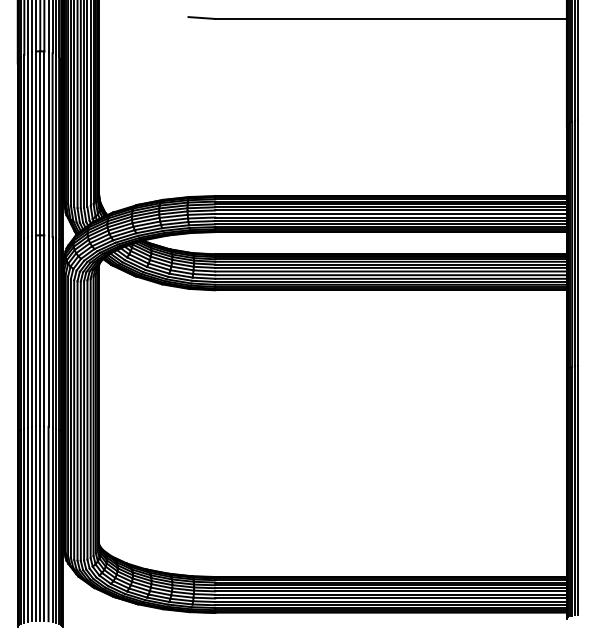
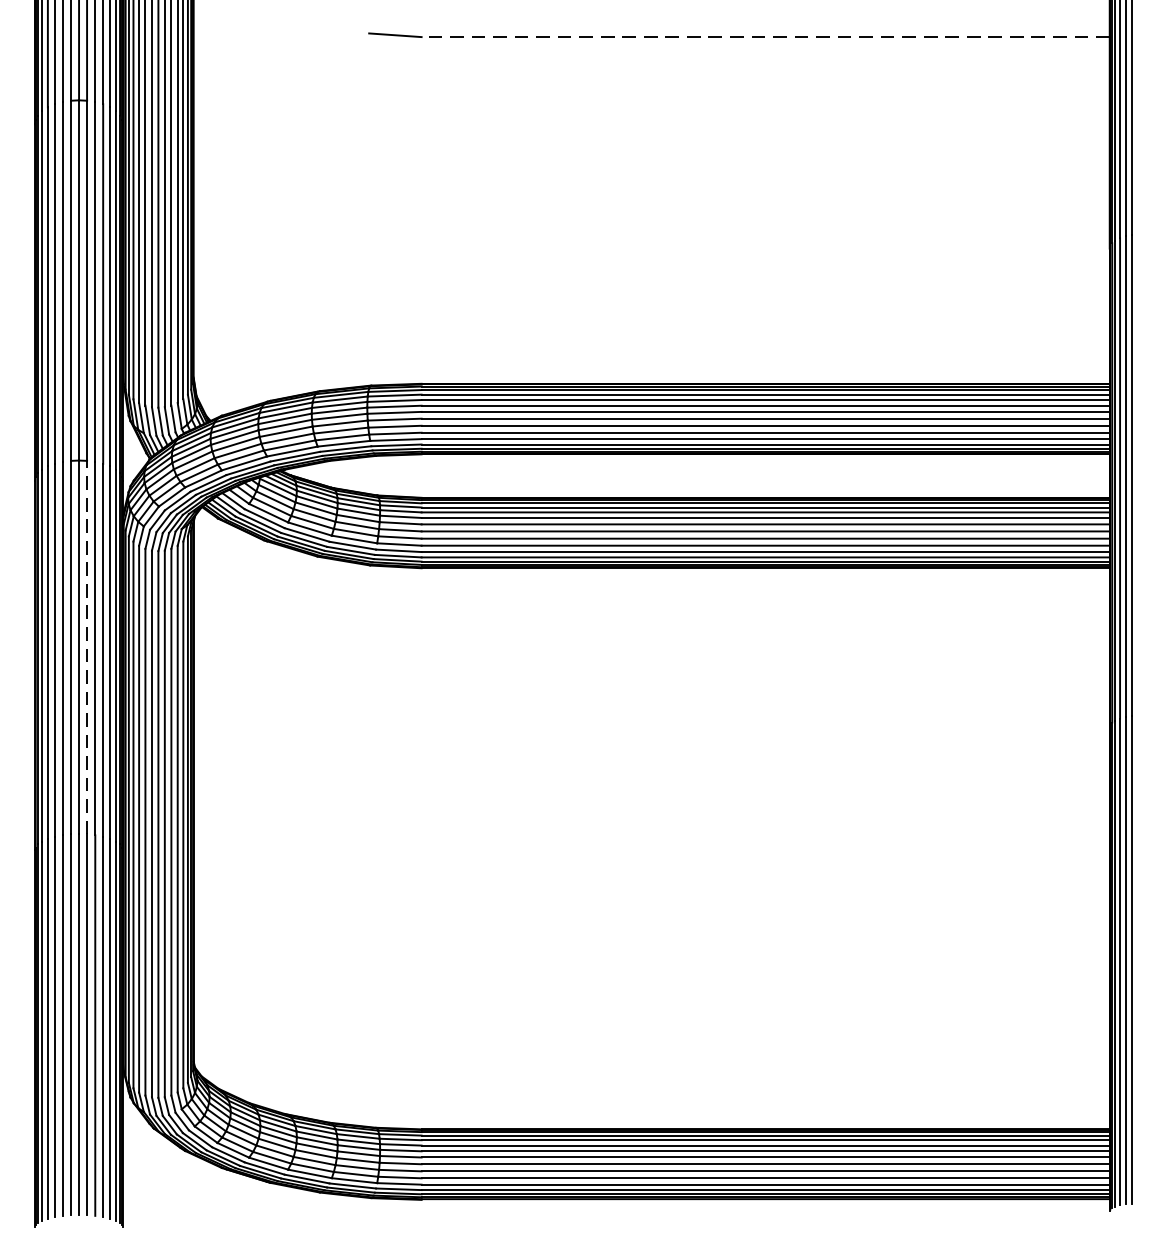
line: (391, 18) -> (766, 36), solid -> dashed
line: (44, 330) -> (87, 646), solid -> dashed

